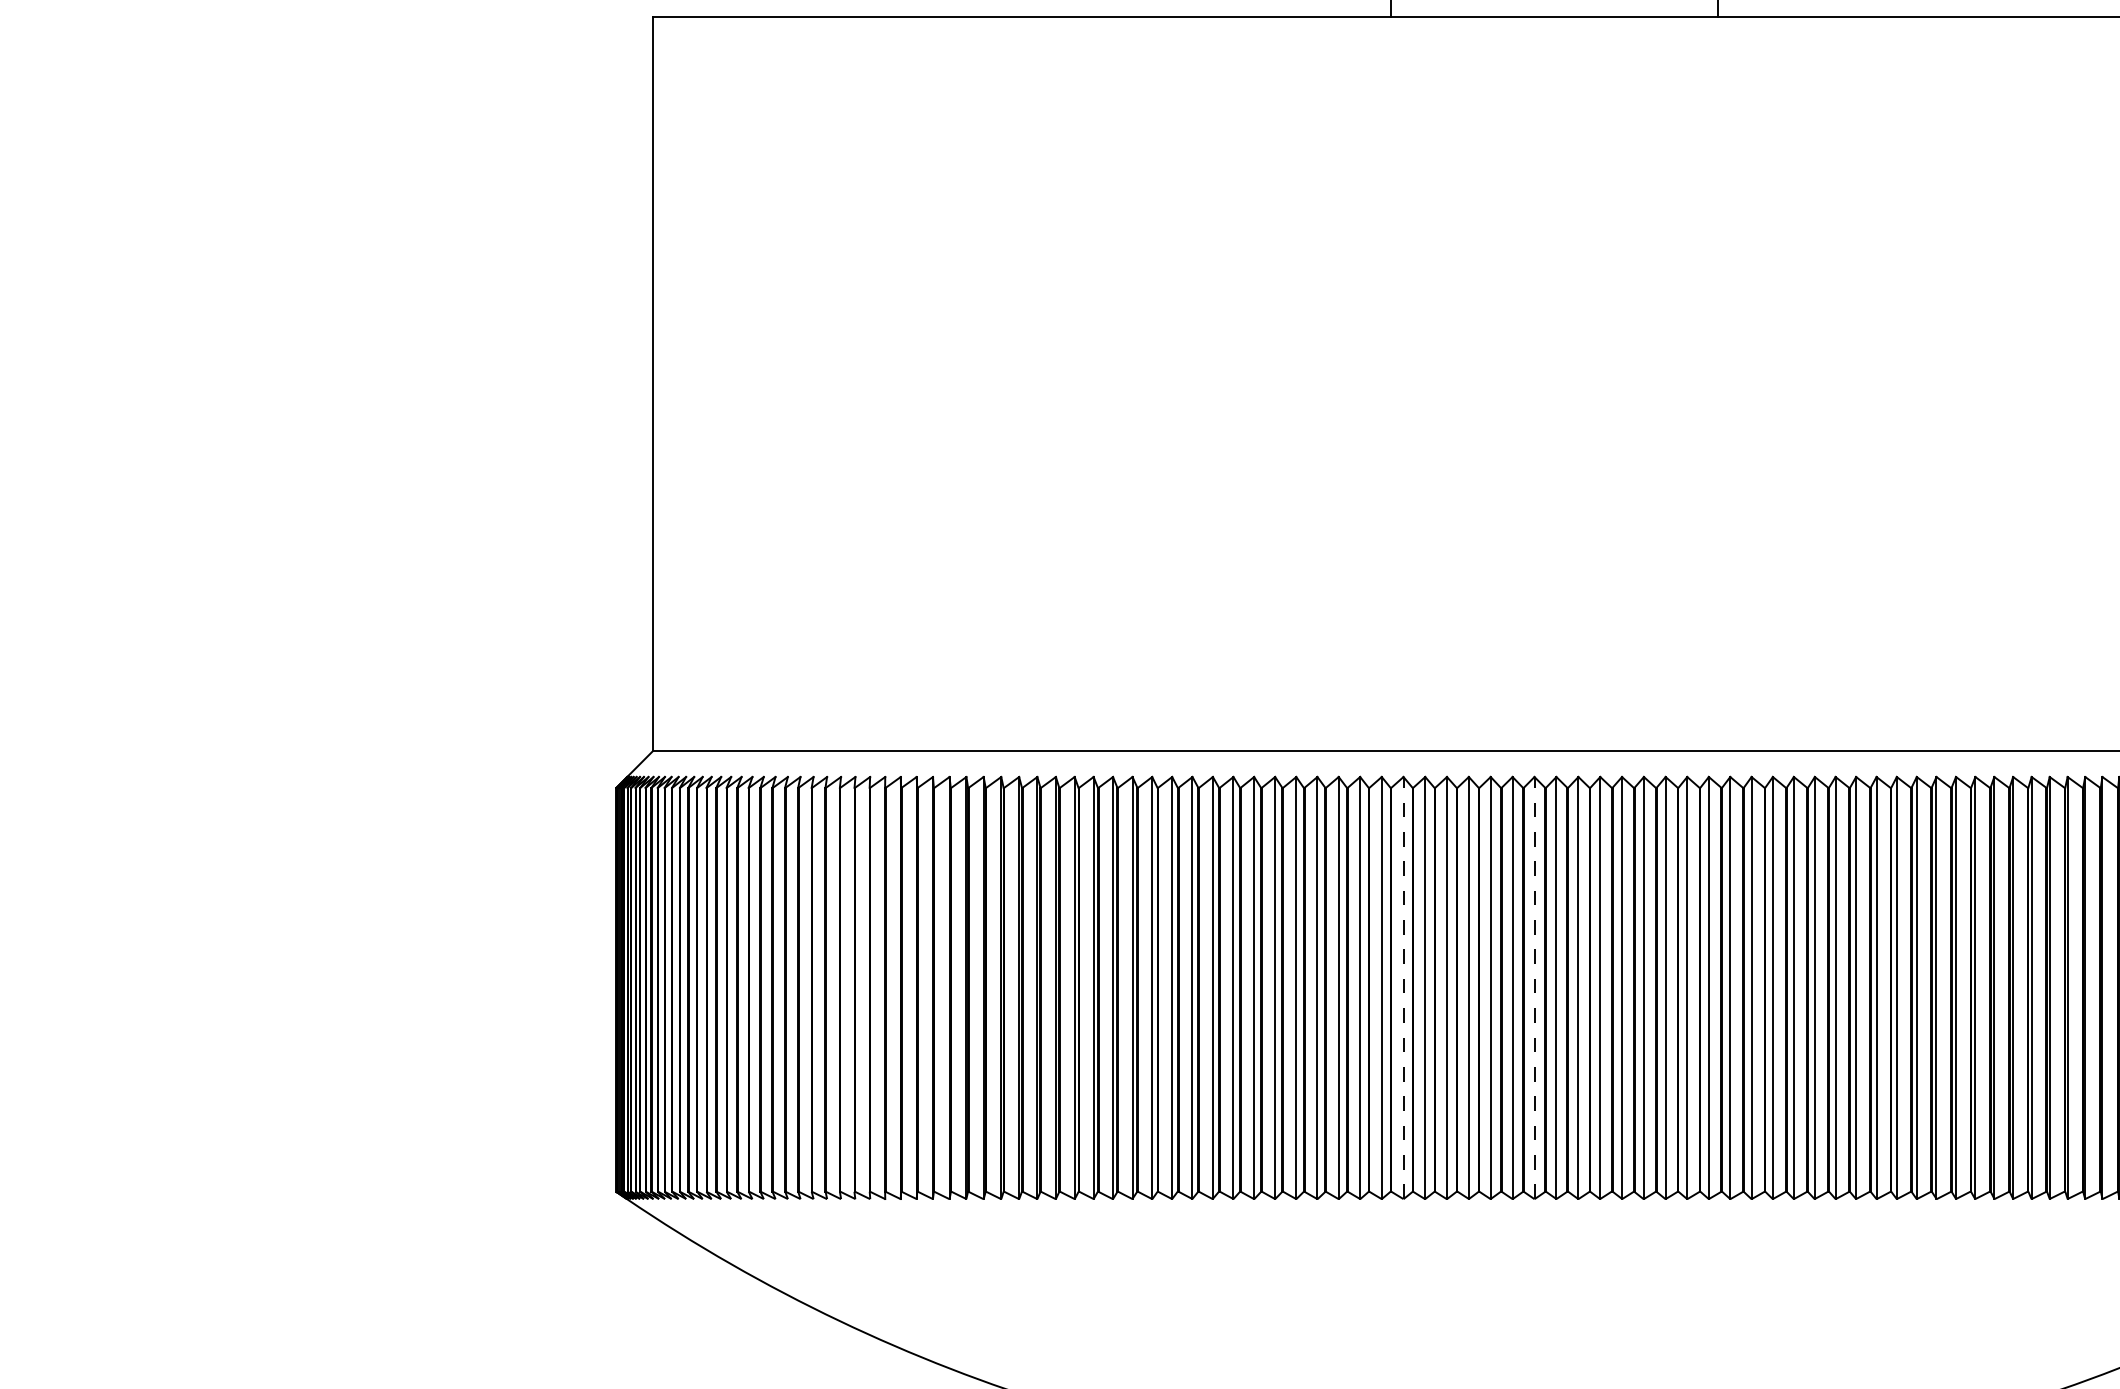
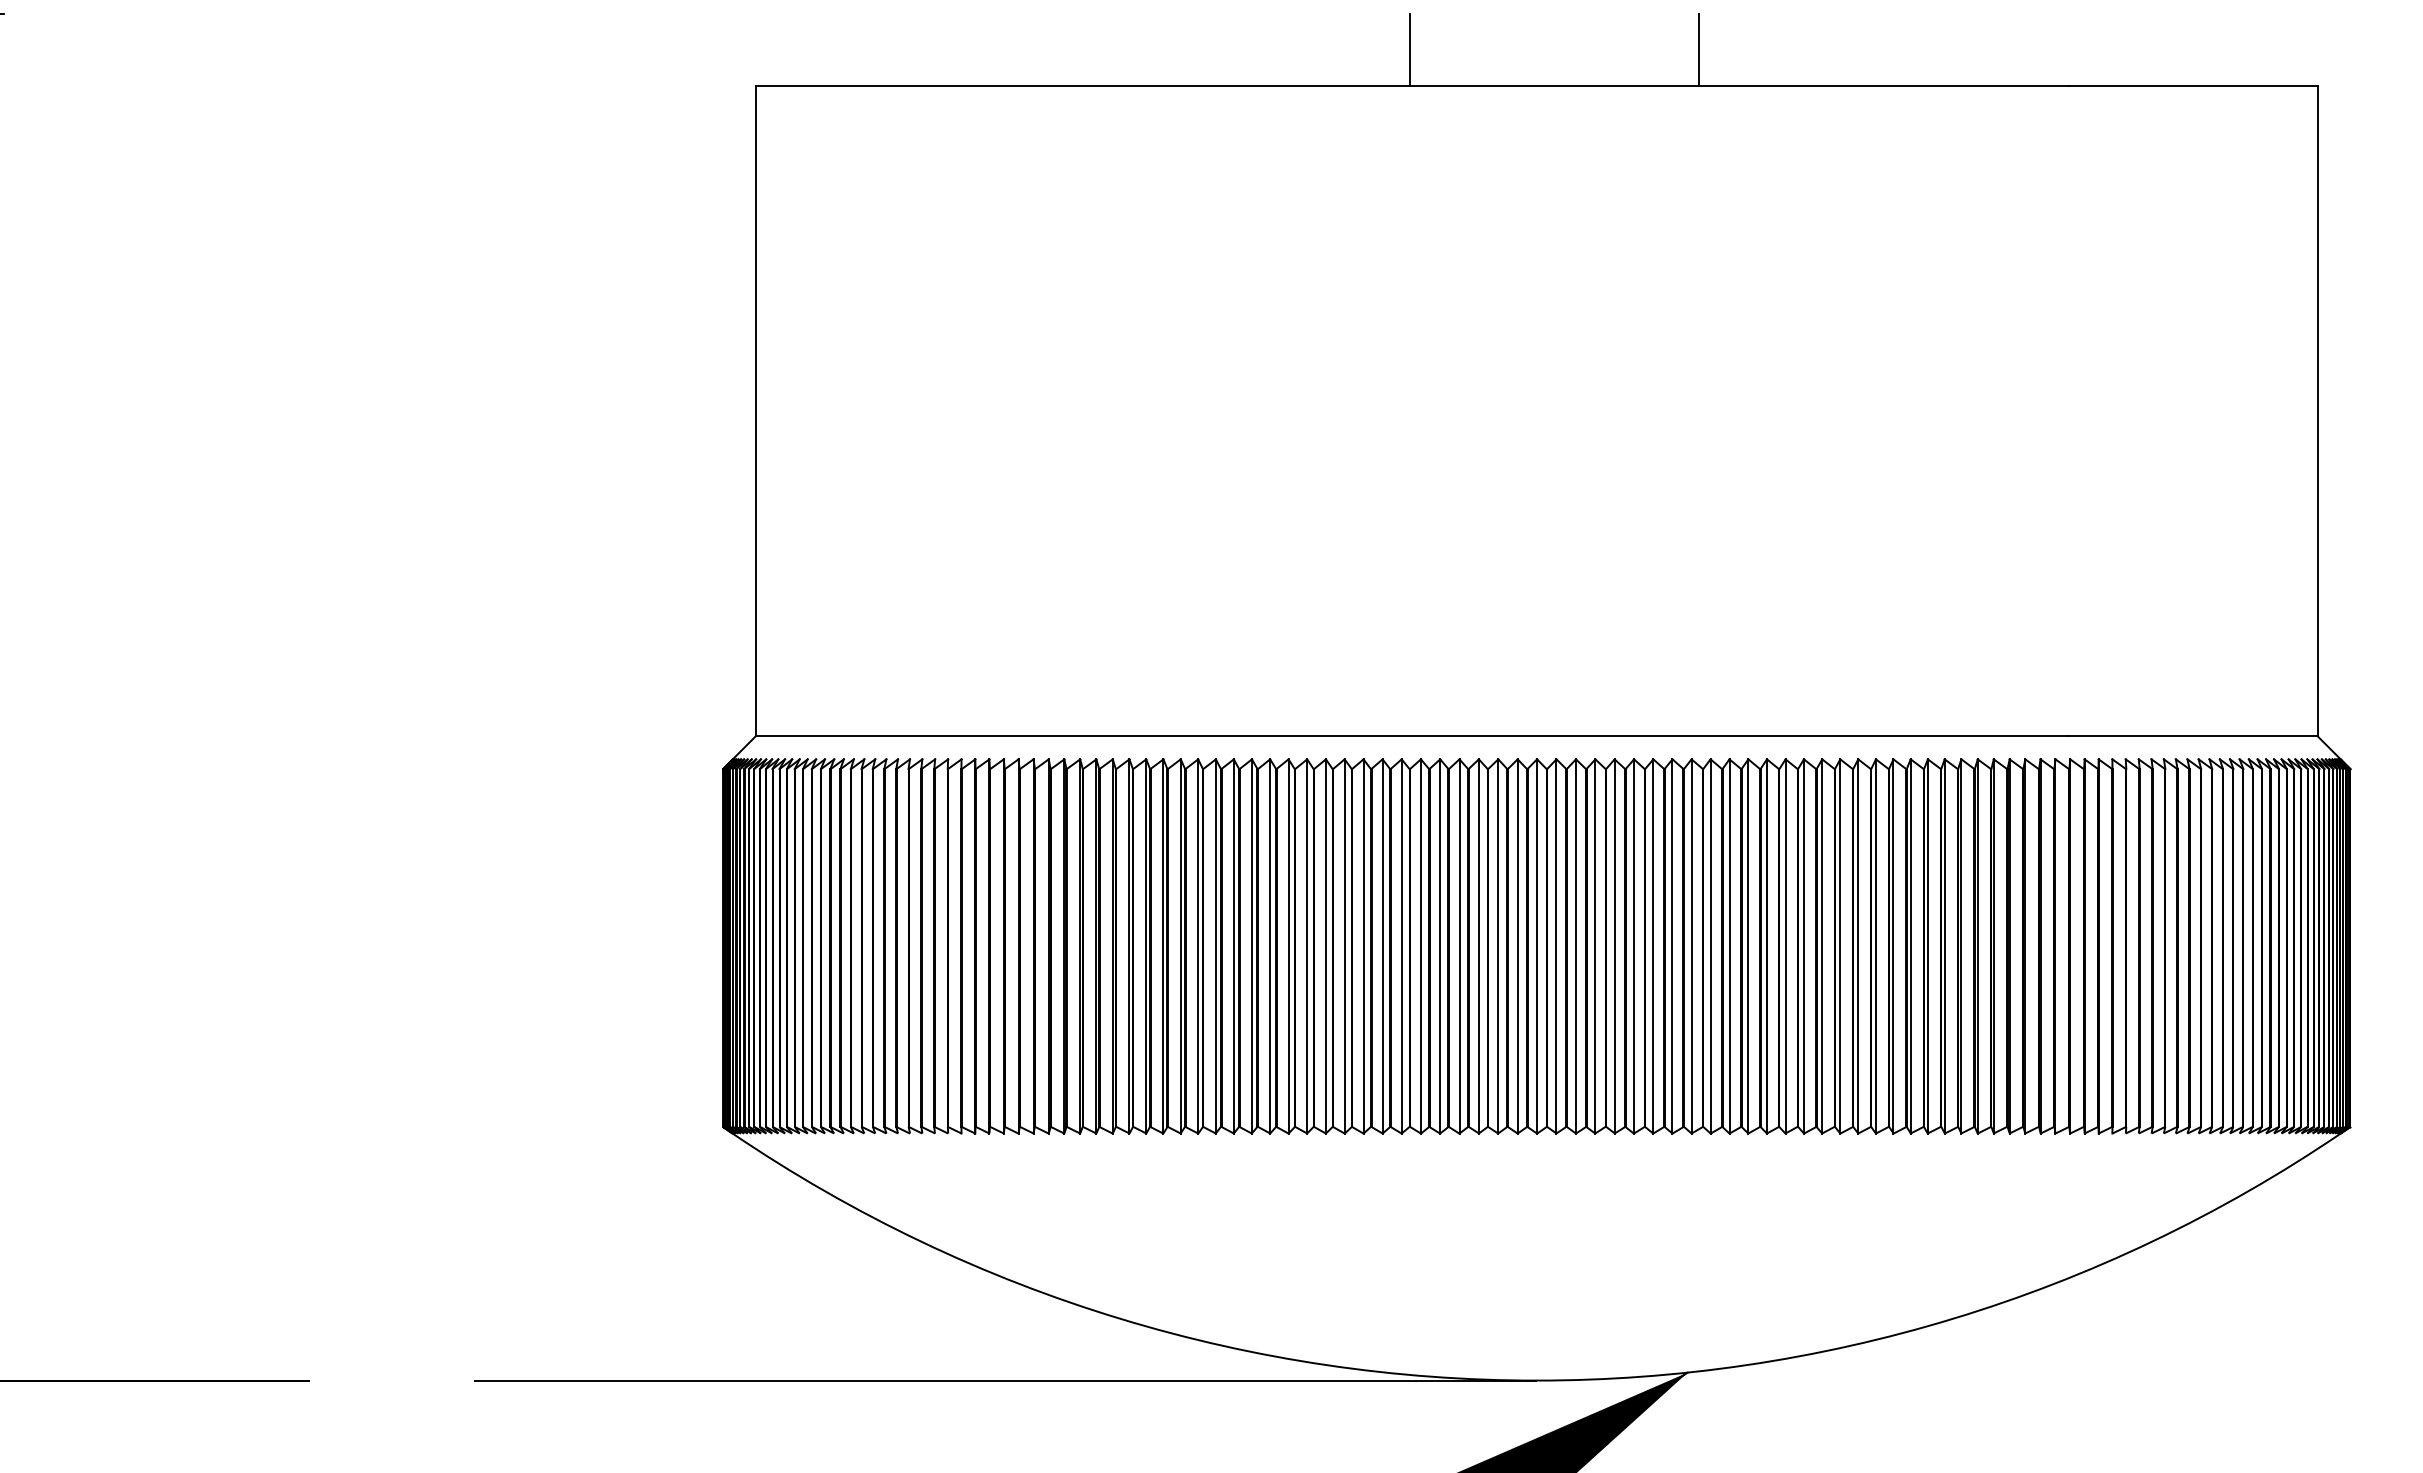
line: (1402, 986) -> (1420, 945), dashed -> solid
line: (1534, 986) -> (1537, 945), dashed -> solid

